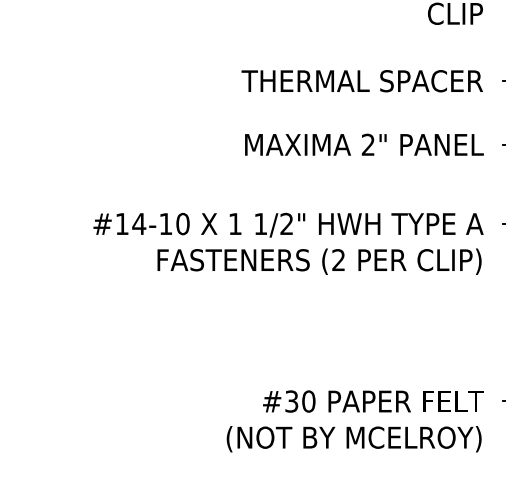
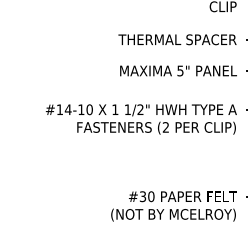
text: (368, 143) -> (180, 70), 2" -> 5"

